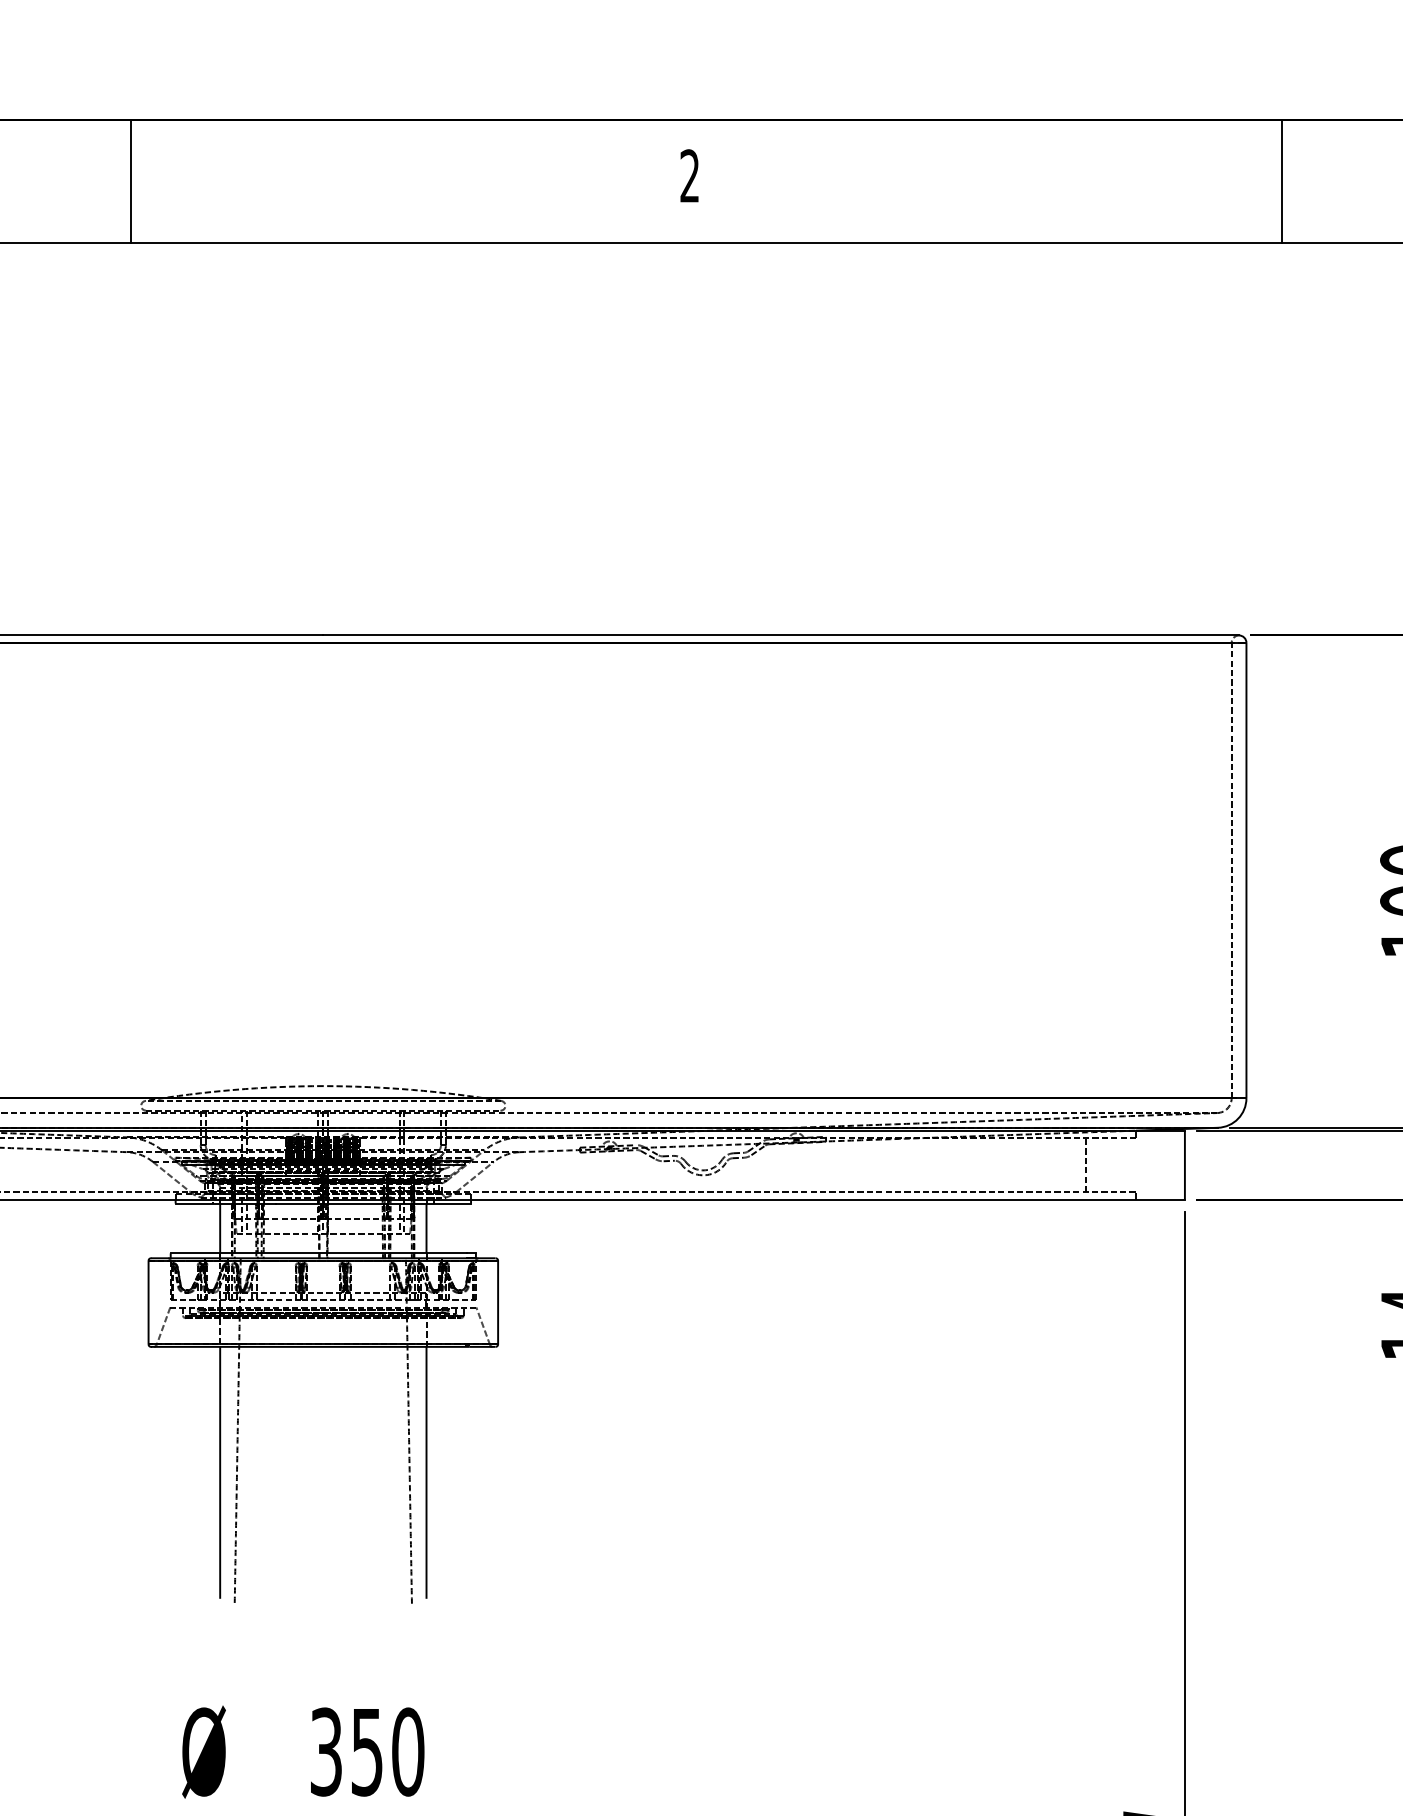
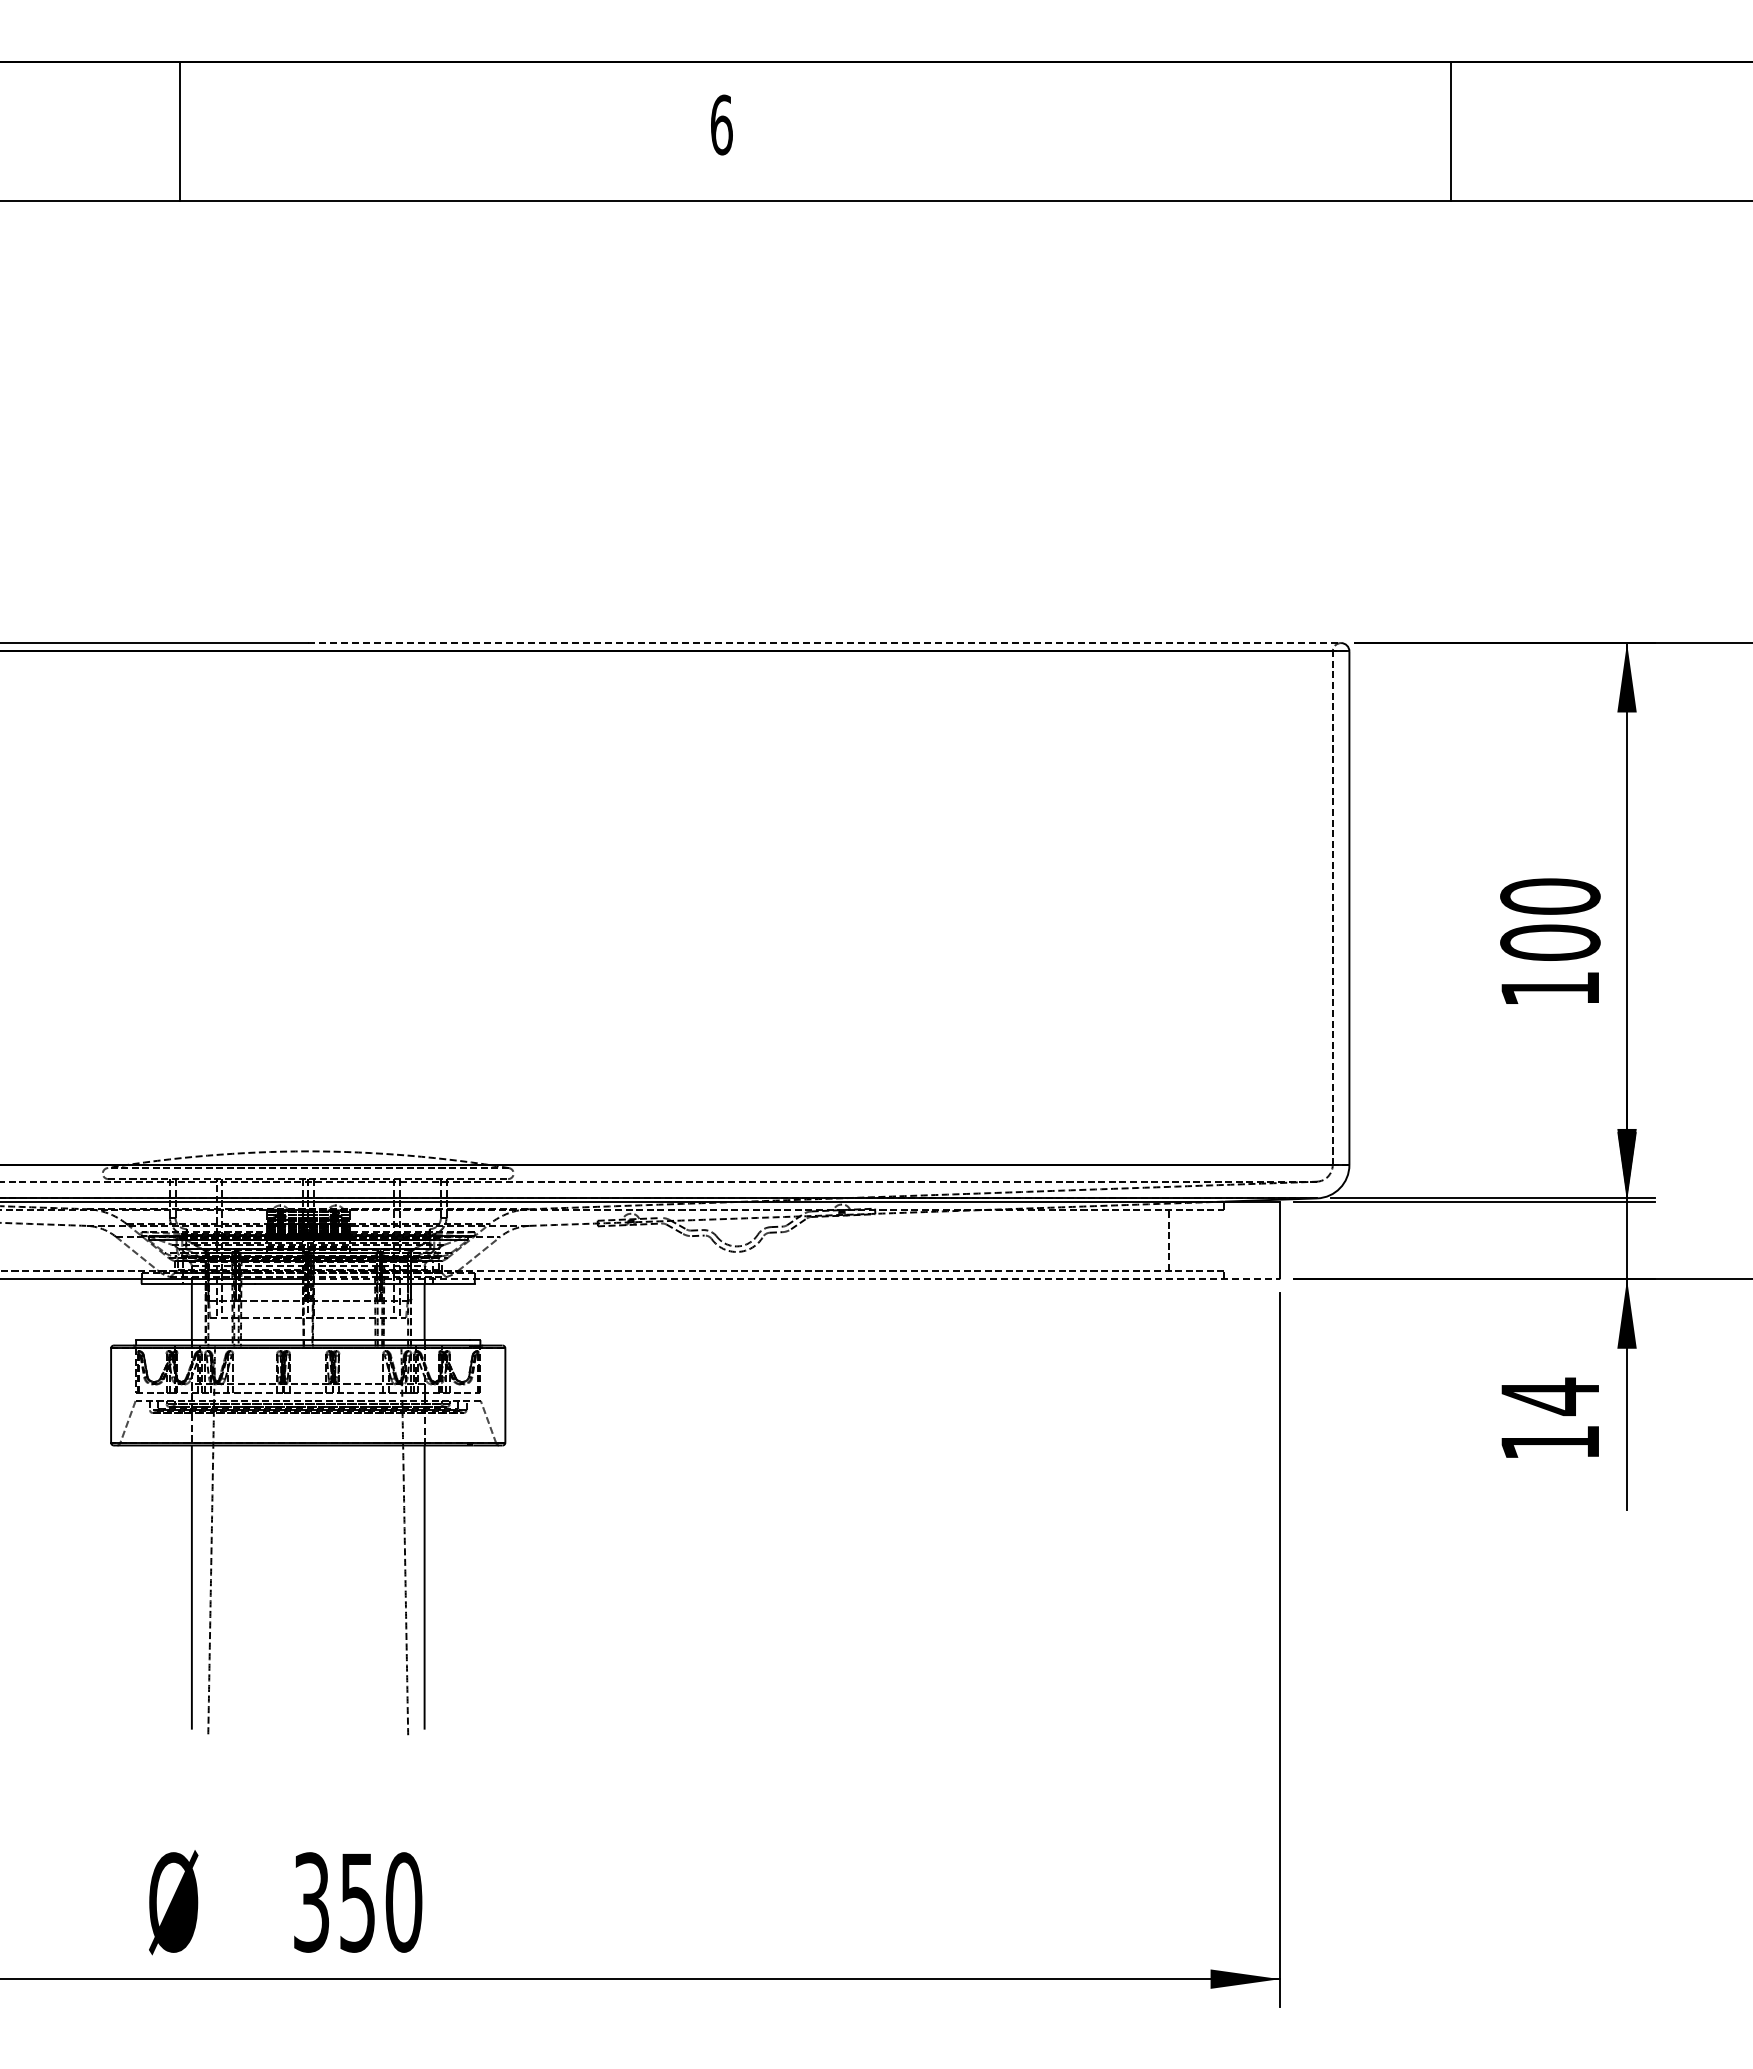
text: (689, 175) -> (721, 124), 2 -> 6
line: (131, 181) -> (180, 131), moved
line: (1281, 181) -> (1451, 131), moved
line: (781, 635) -> (825, 643), solid -> dashed
line: (754, 1199) -> (794, 1279), solid -> dashed

